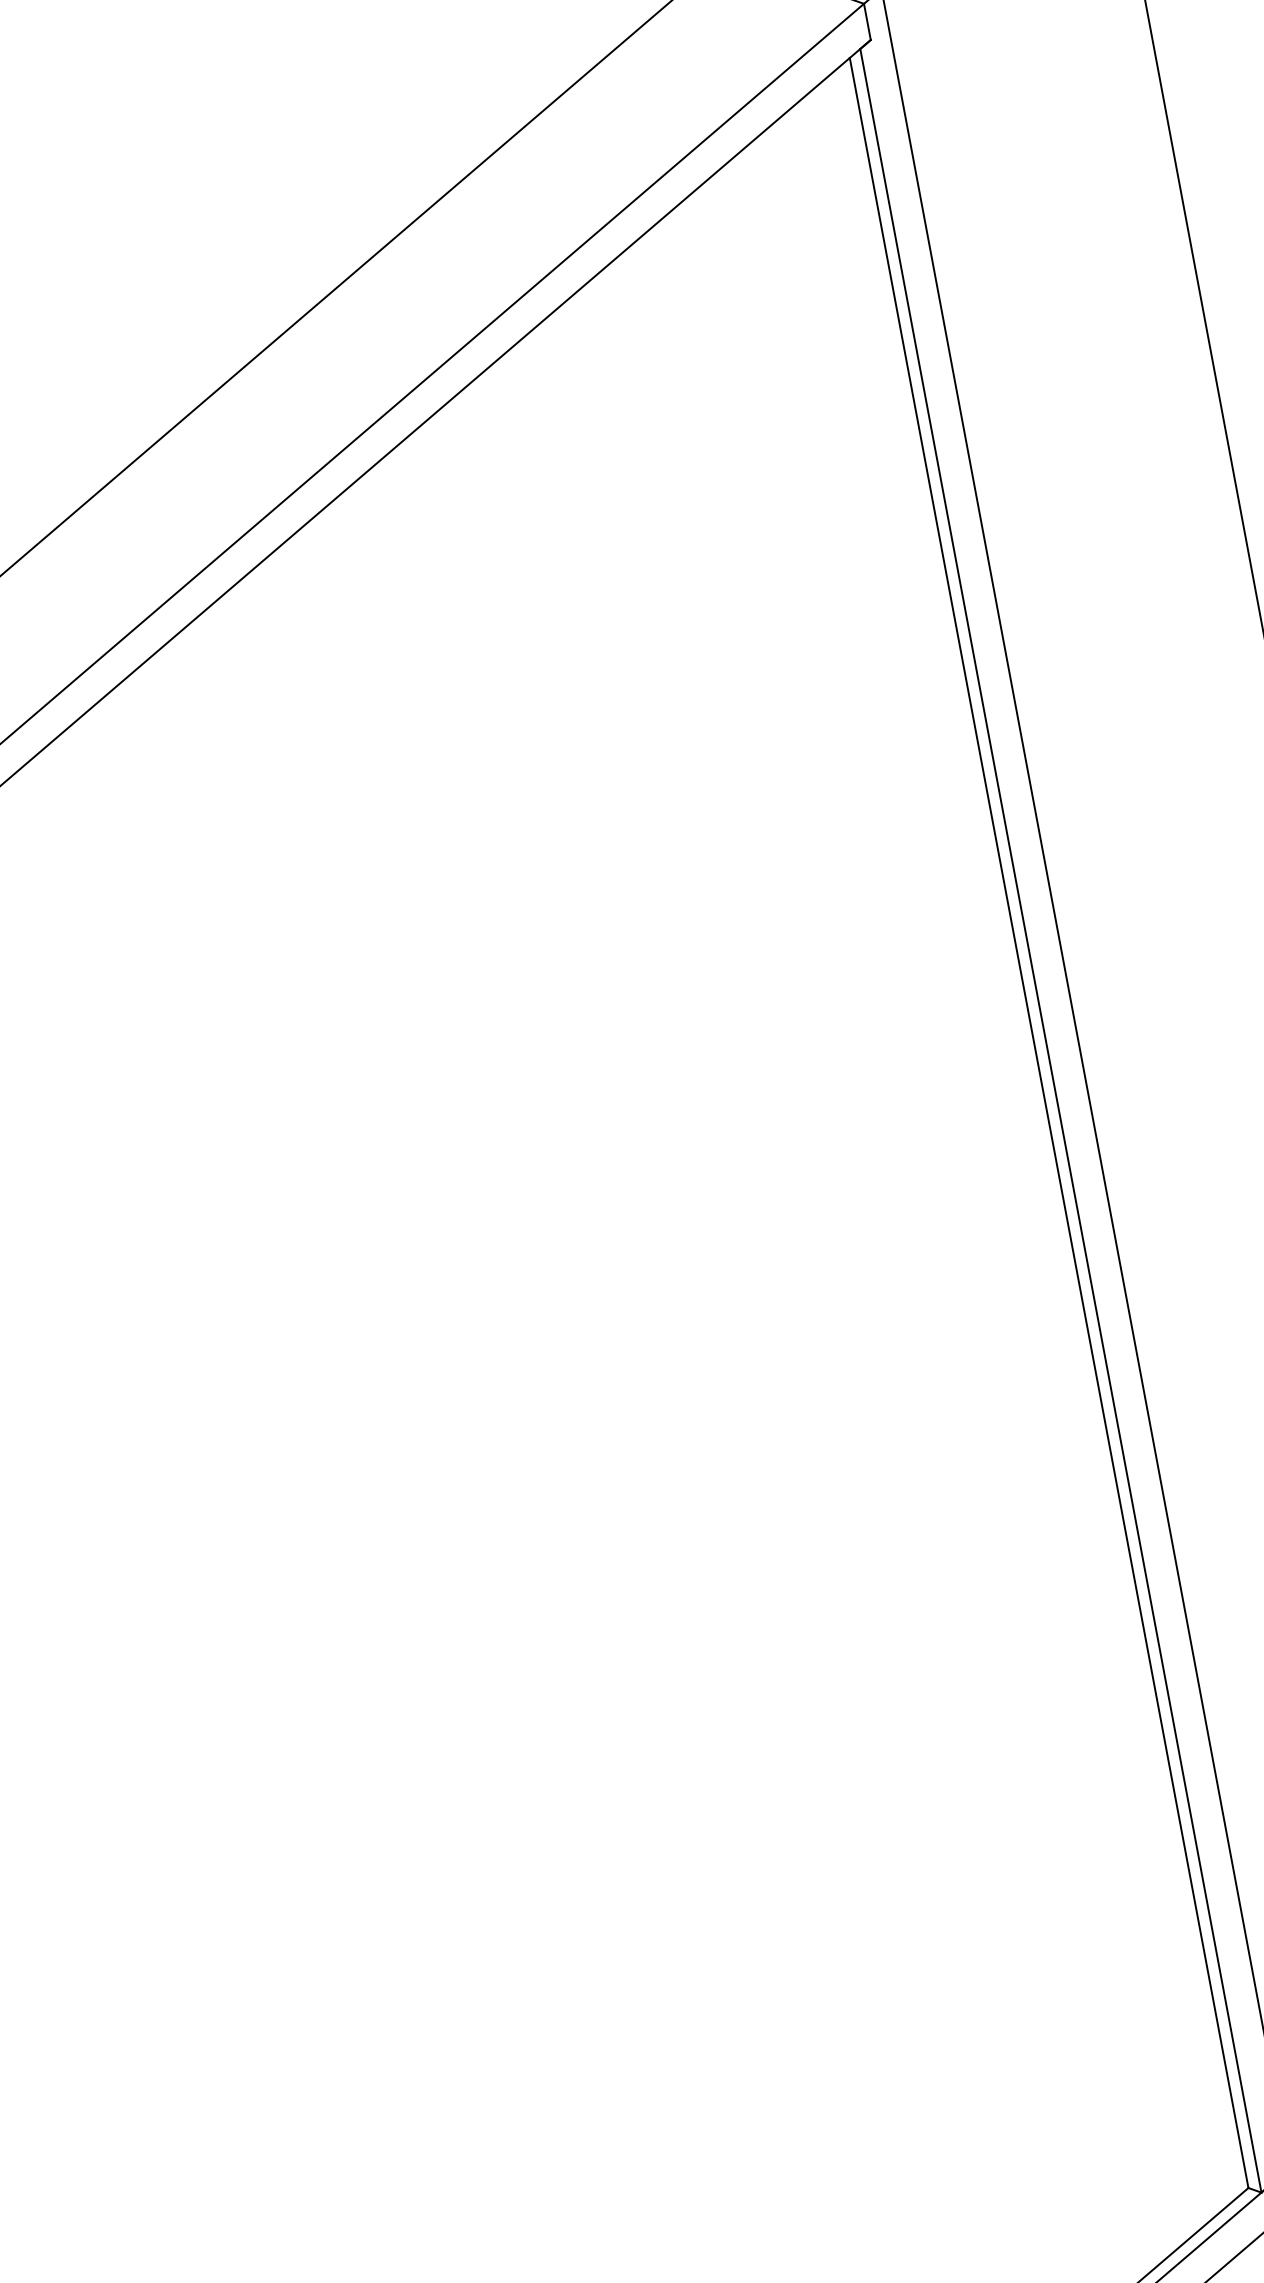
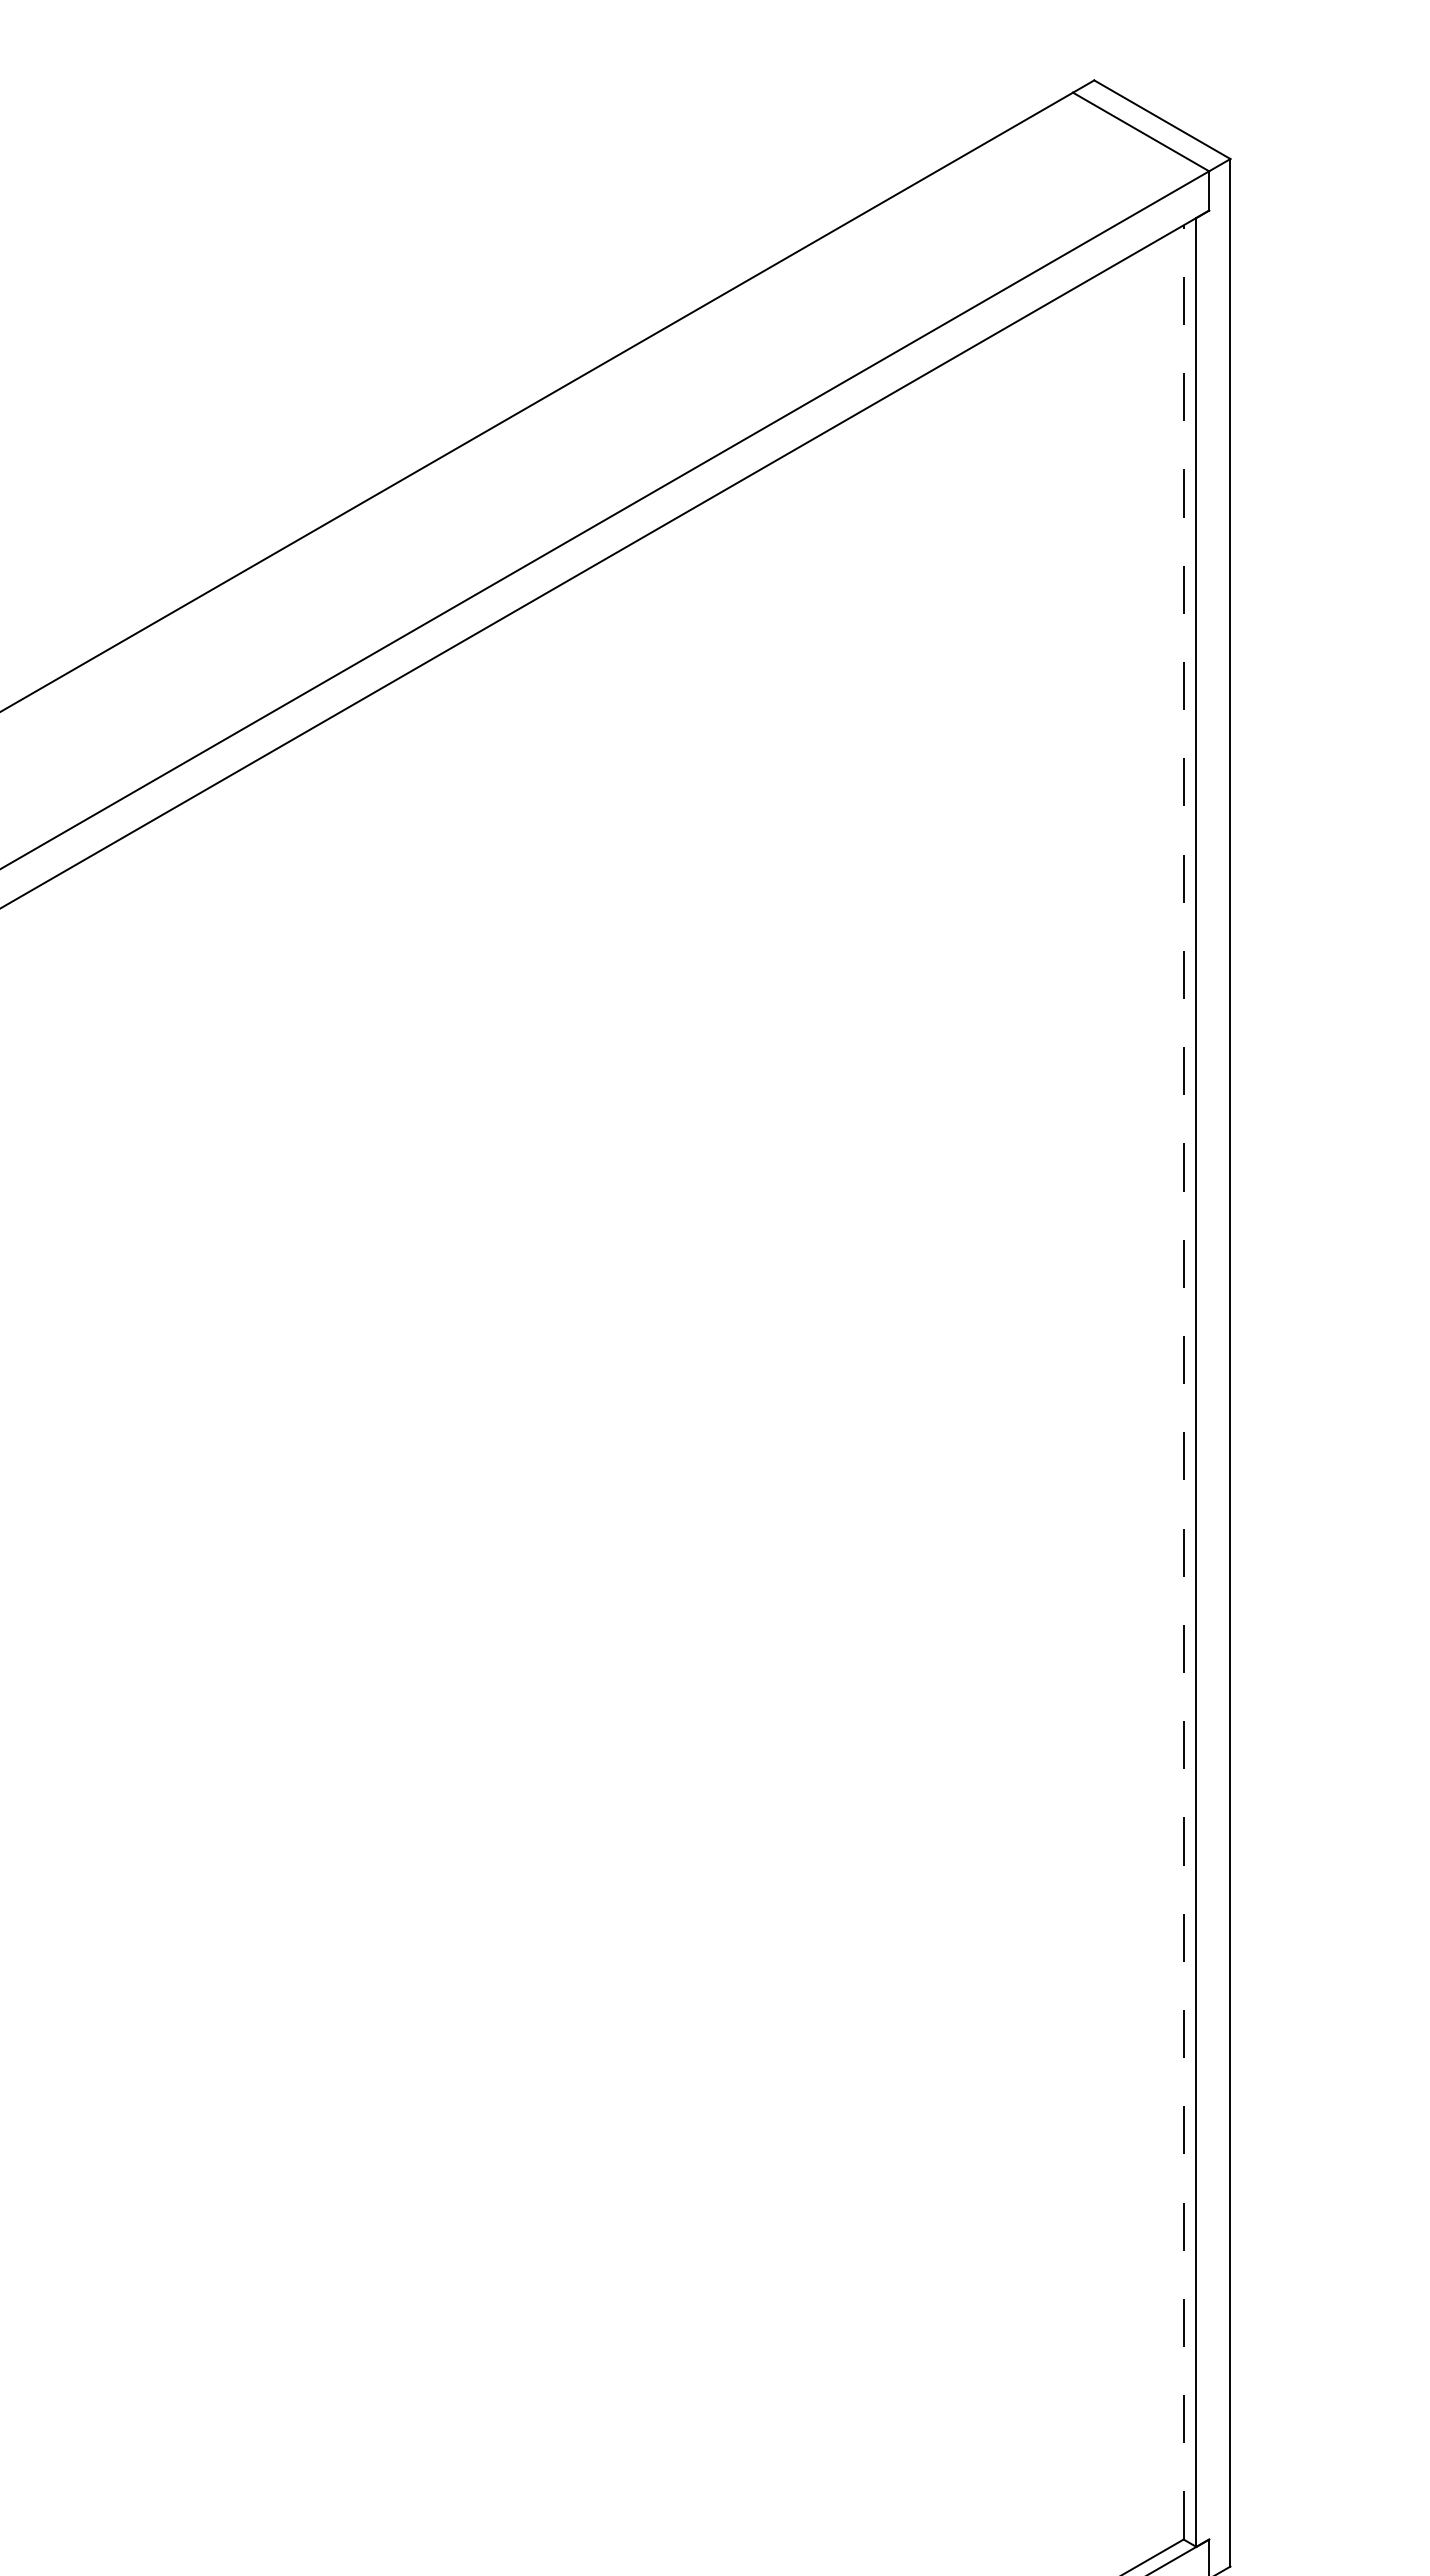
line: (1048, 1122) -> (1183, 1381), solid -> dashed

